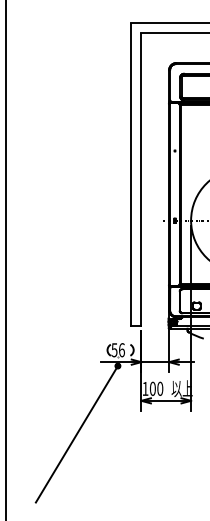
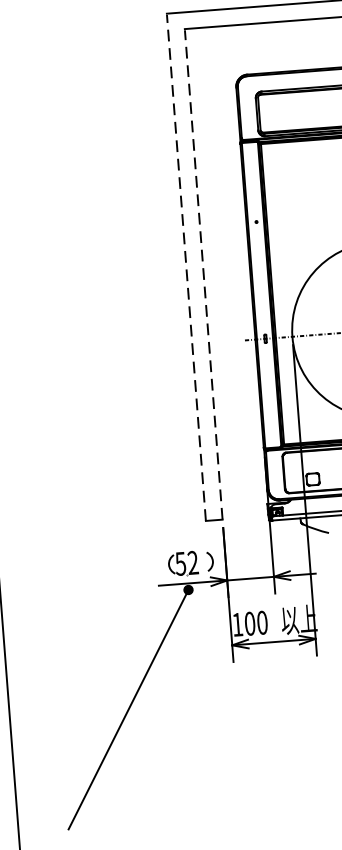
line: (131, 174) -> (186, 267), solid -> dashed
line: (141, 179) -> (203, 274), solid -> dashed
text: (121, 350) -> (192, 563), 56 -> 52

